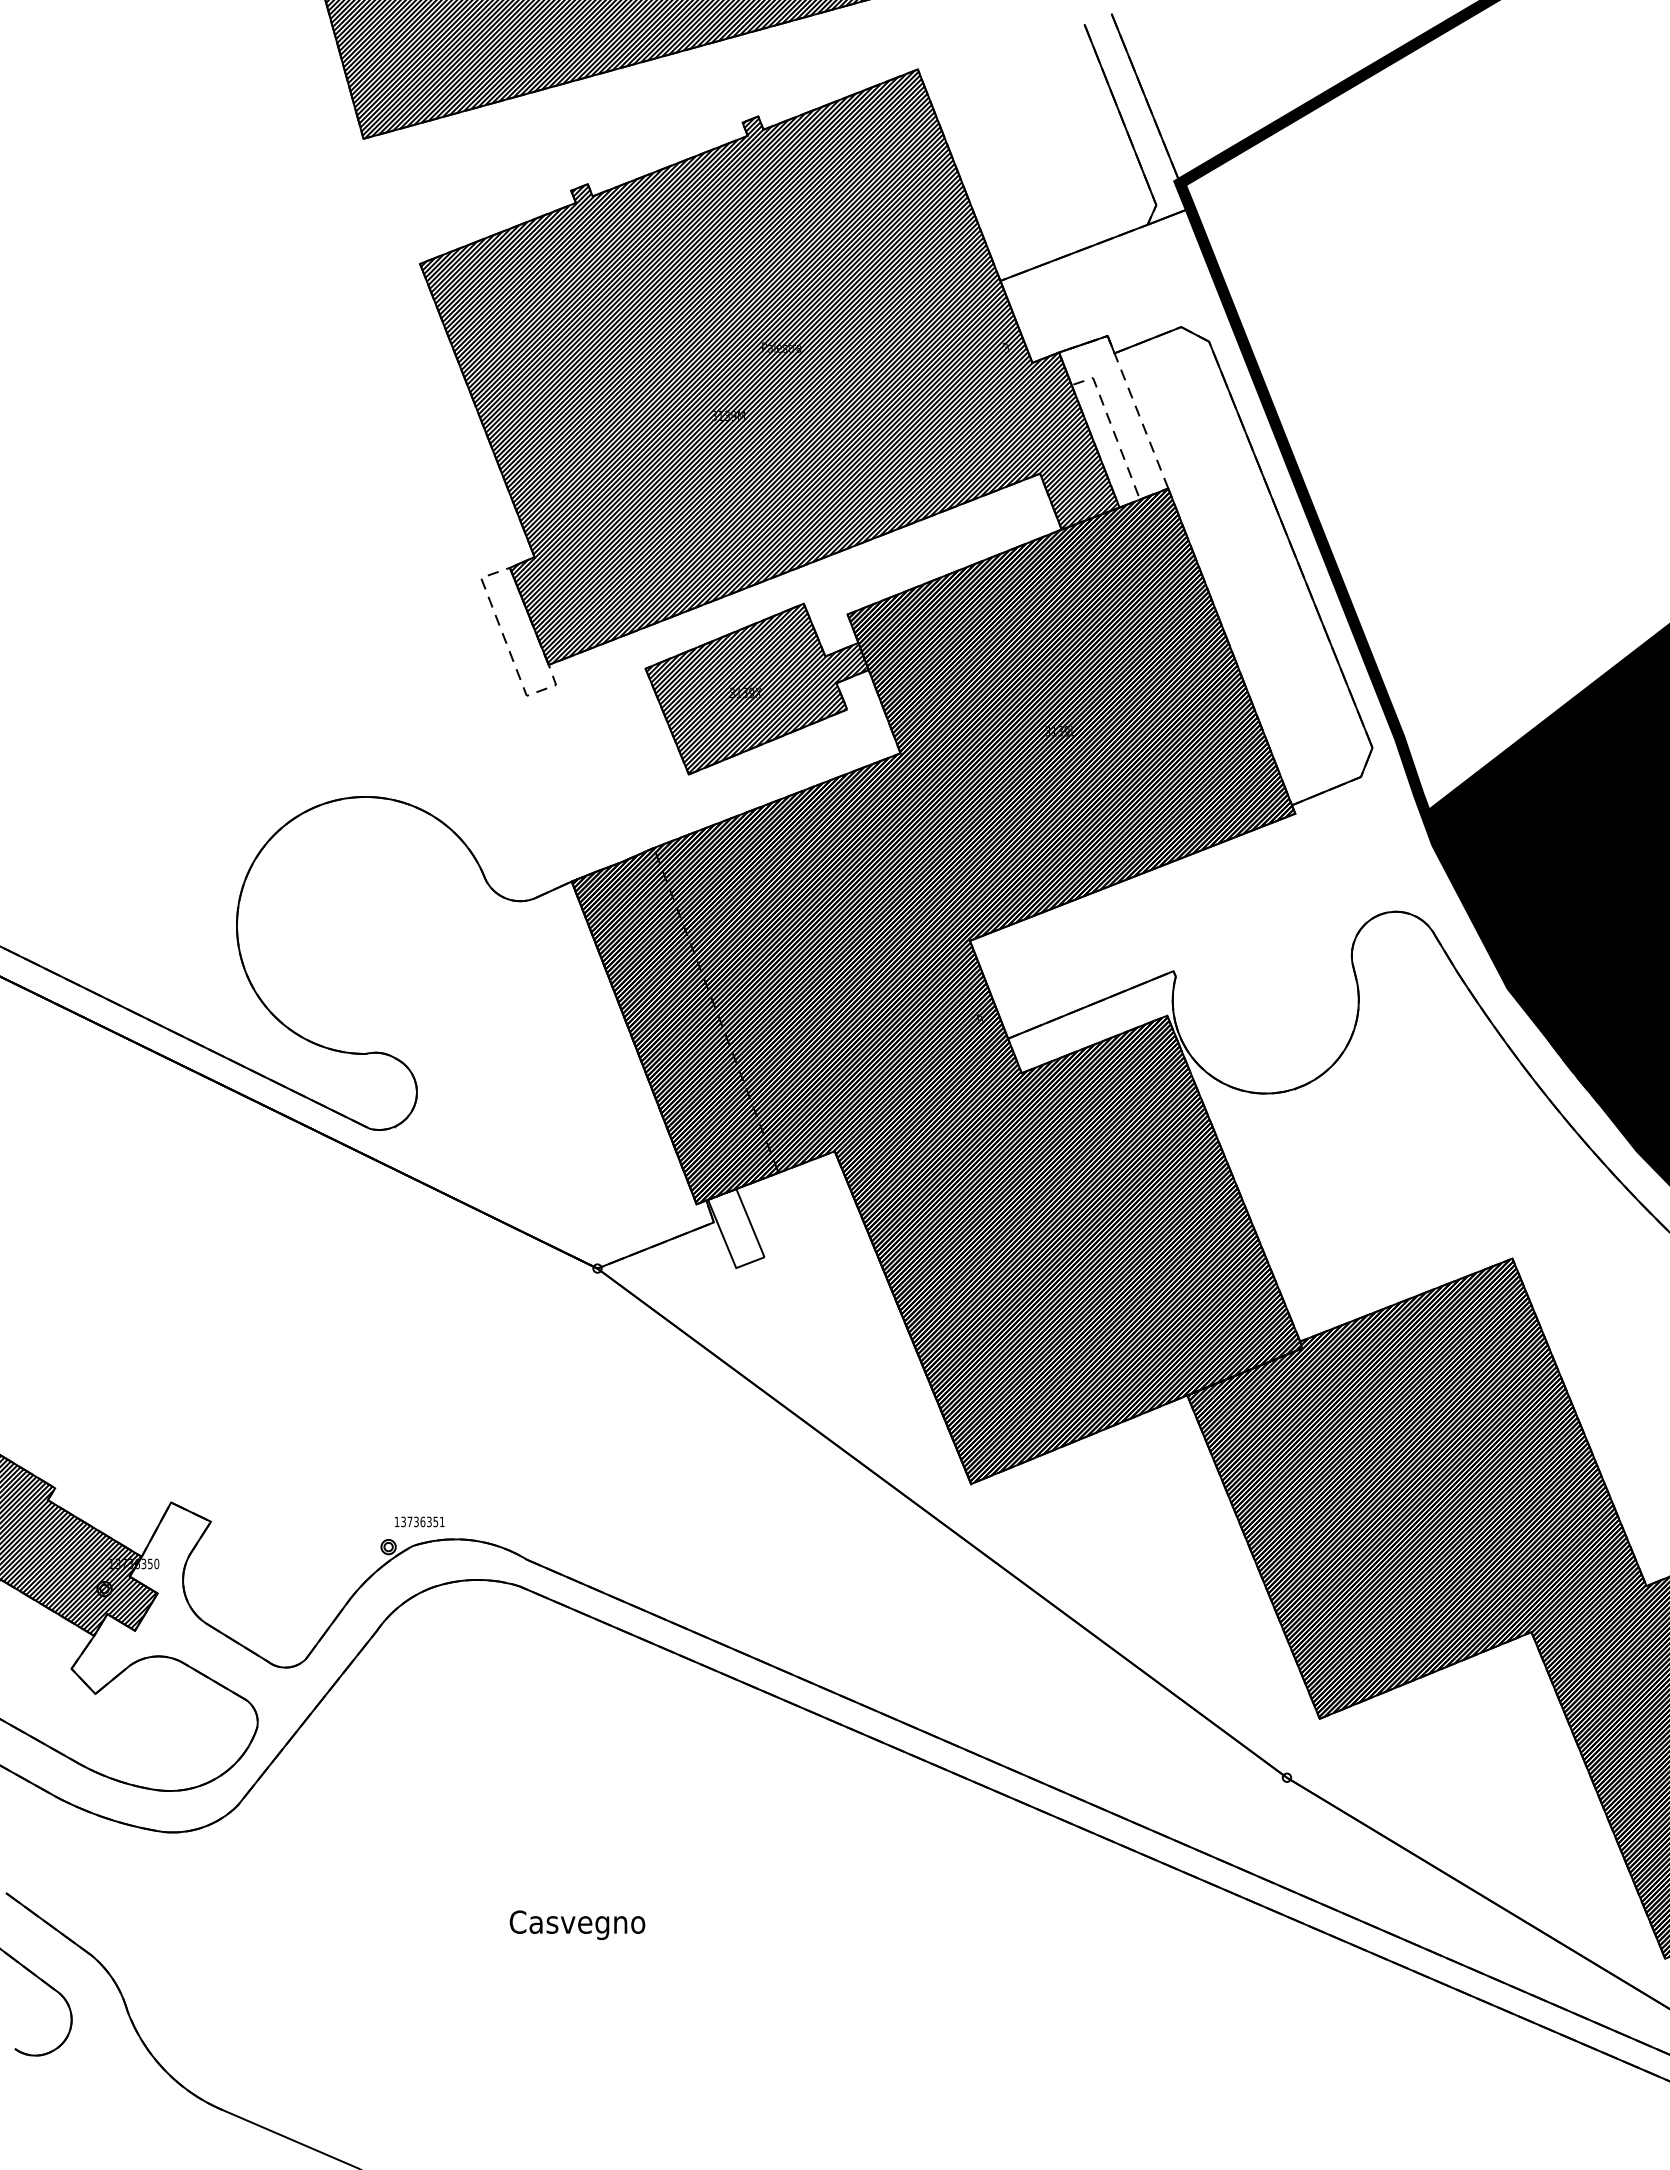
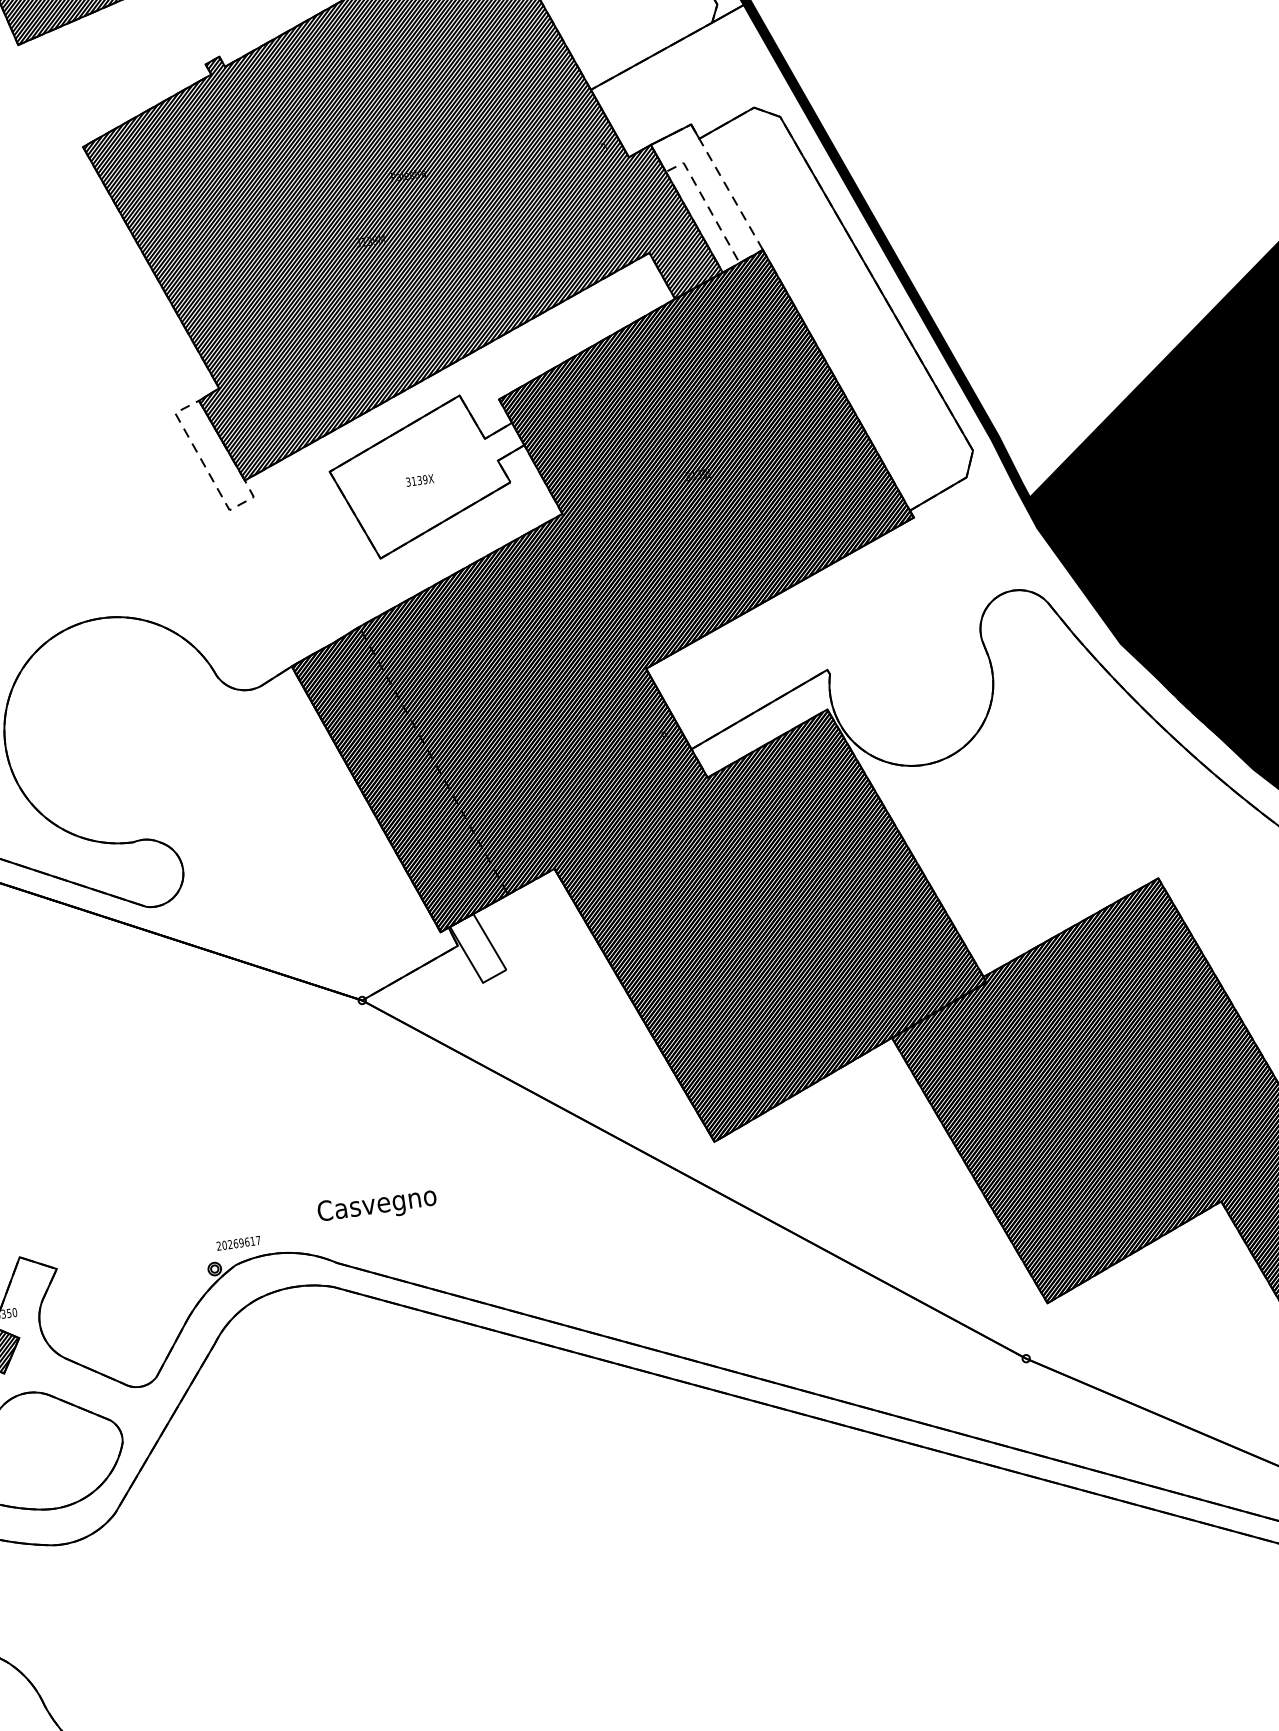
hatch: (756, 688) -> (428, 475), removed
text: (419, 1521) -> (238, 1242), 13736351 -> 20269617
text: (577, 1924) -> (377, 1205), moved

